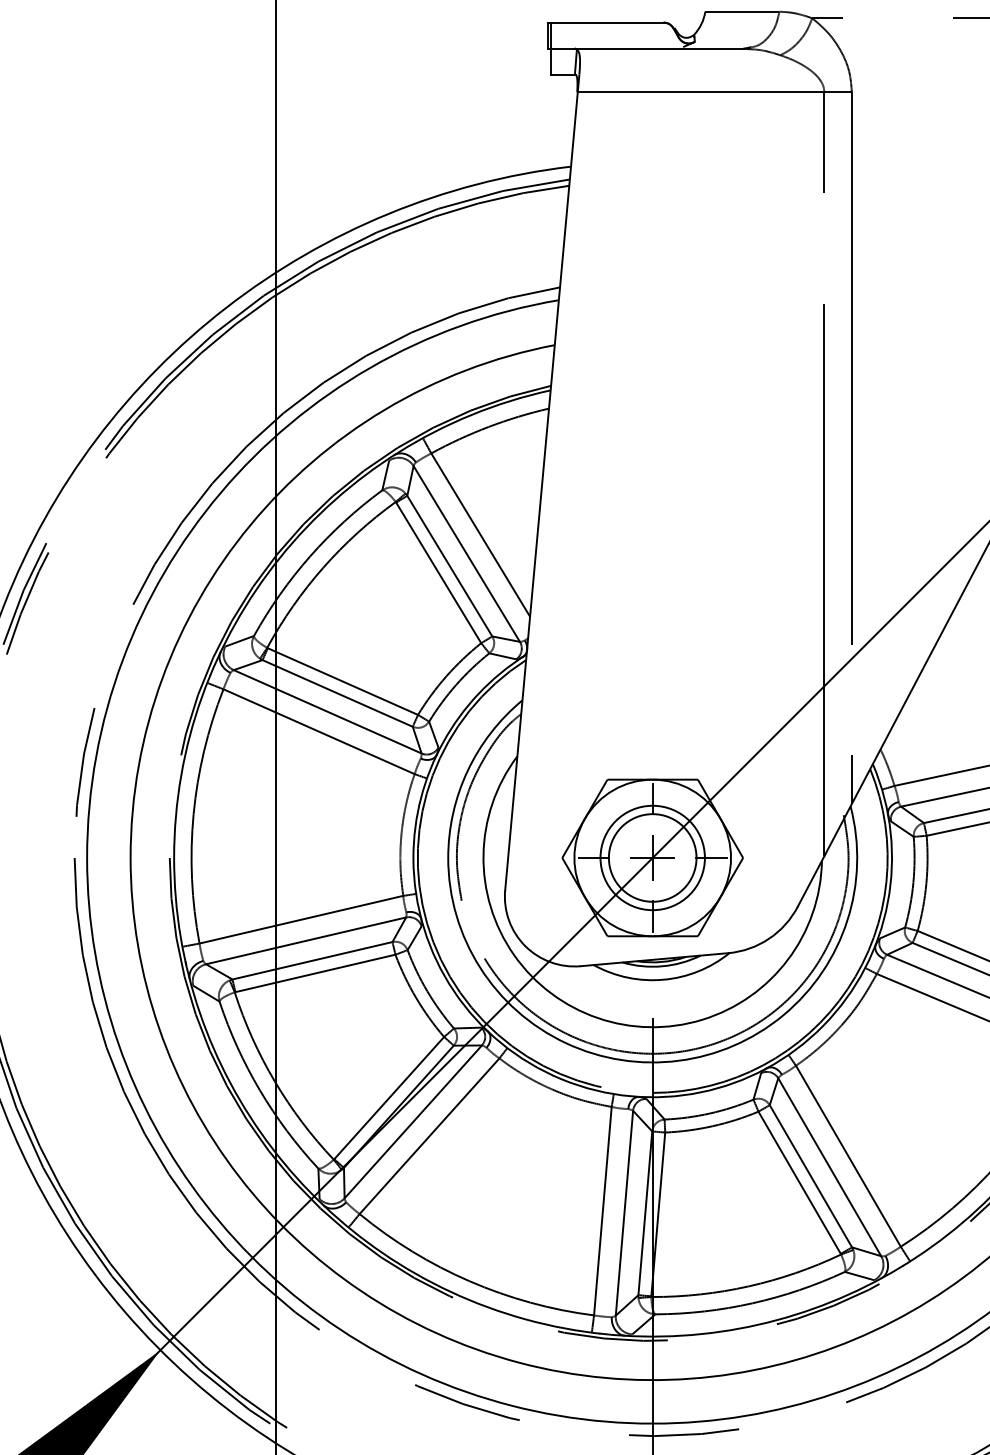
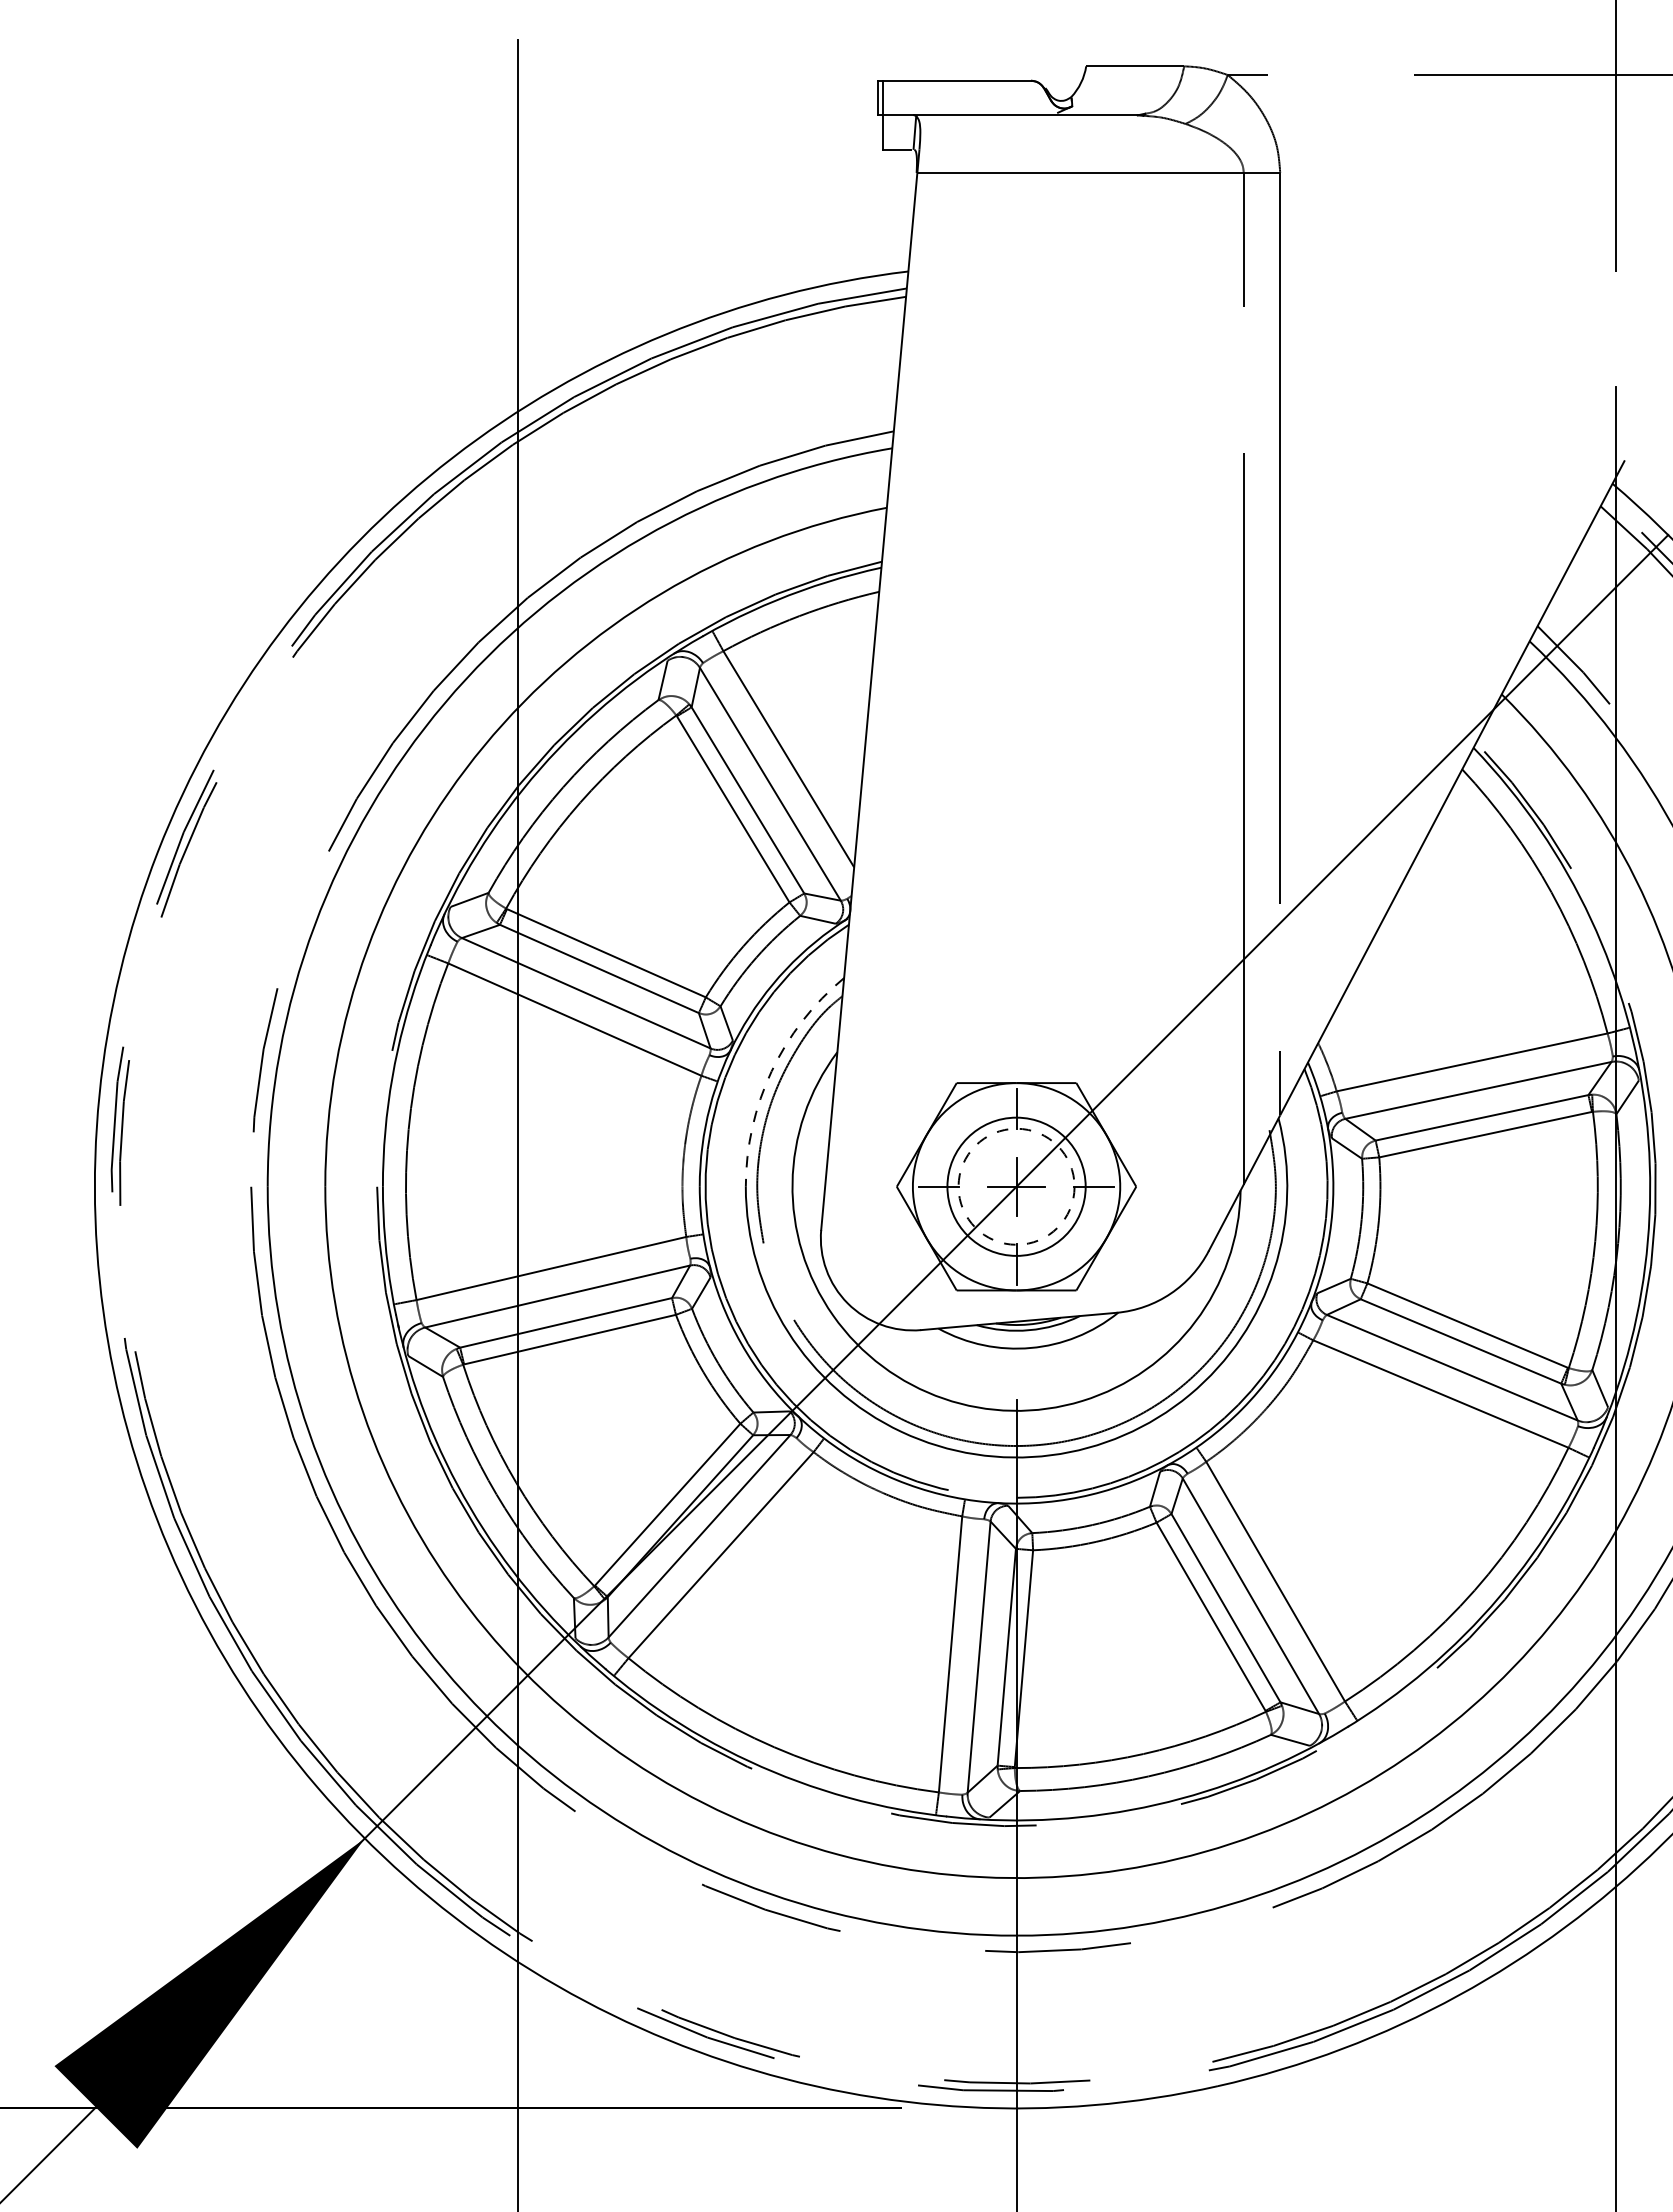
arc: (467, 770) -> (771, 1071), solid -> dashed
circle: (652, 857) -> (1016, 1186), solid -> dashed

